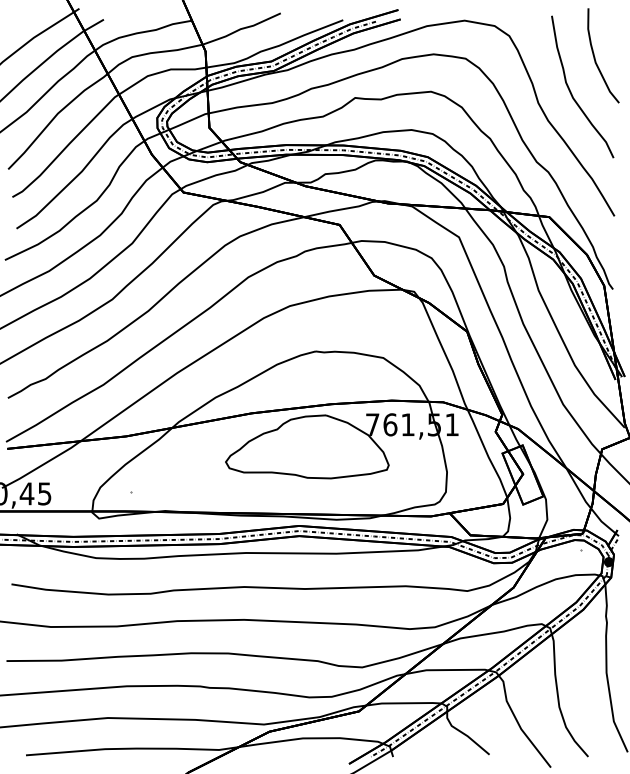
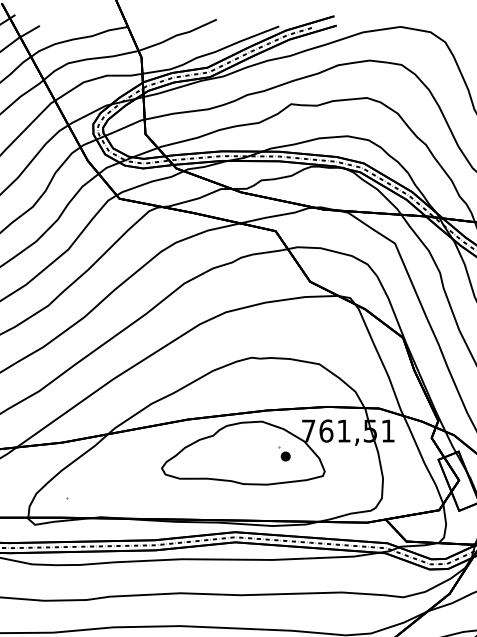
part: (348, 447) -> (284, 453), added

